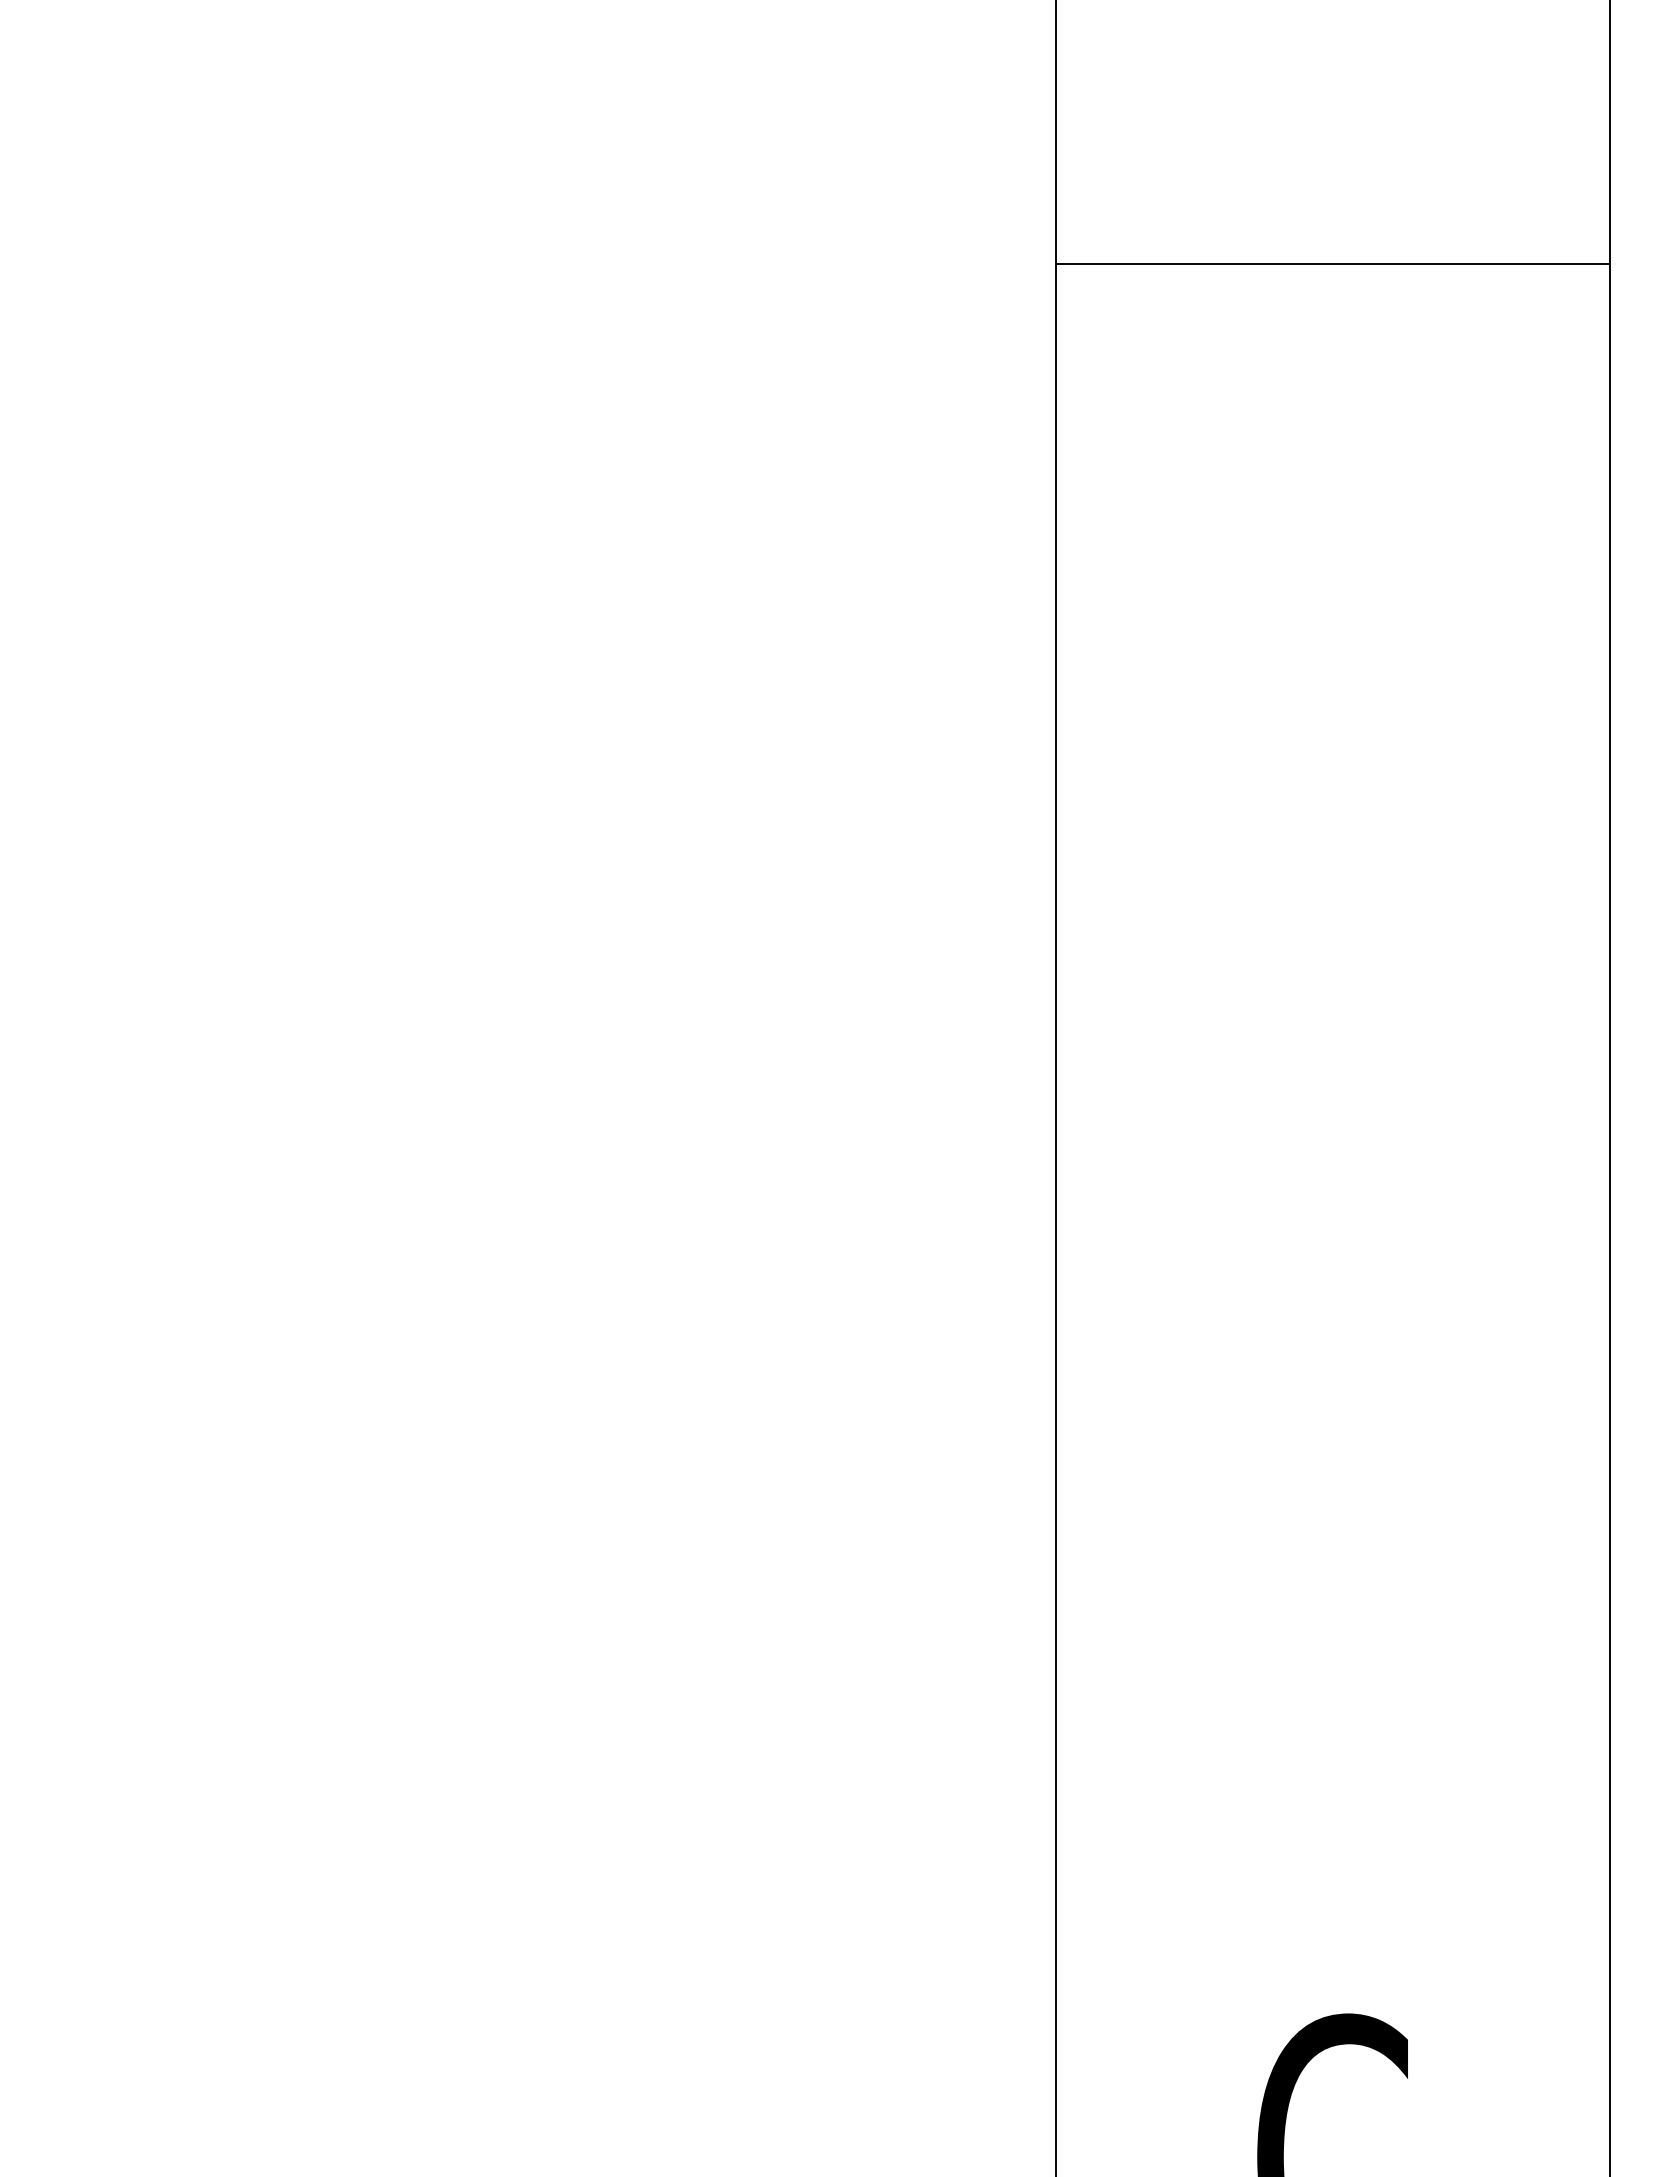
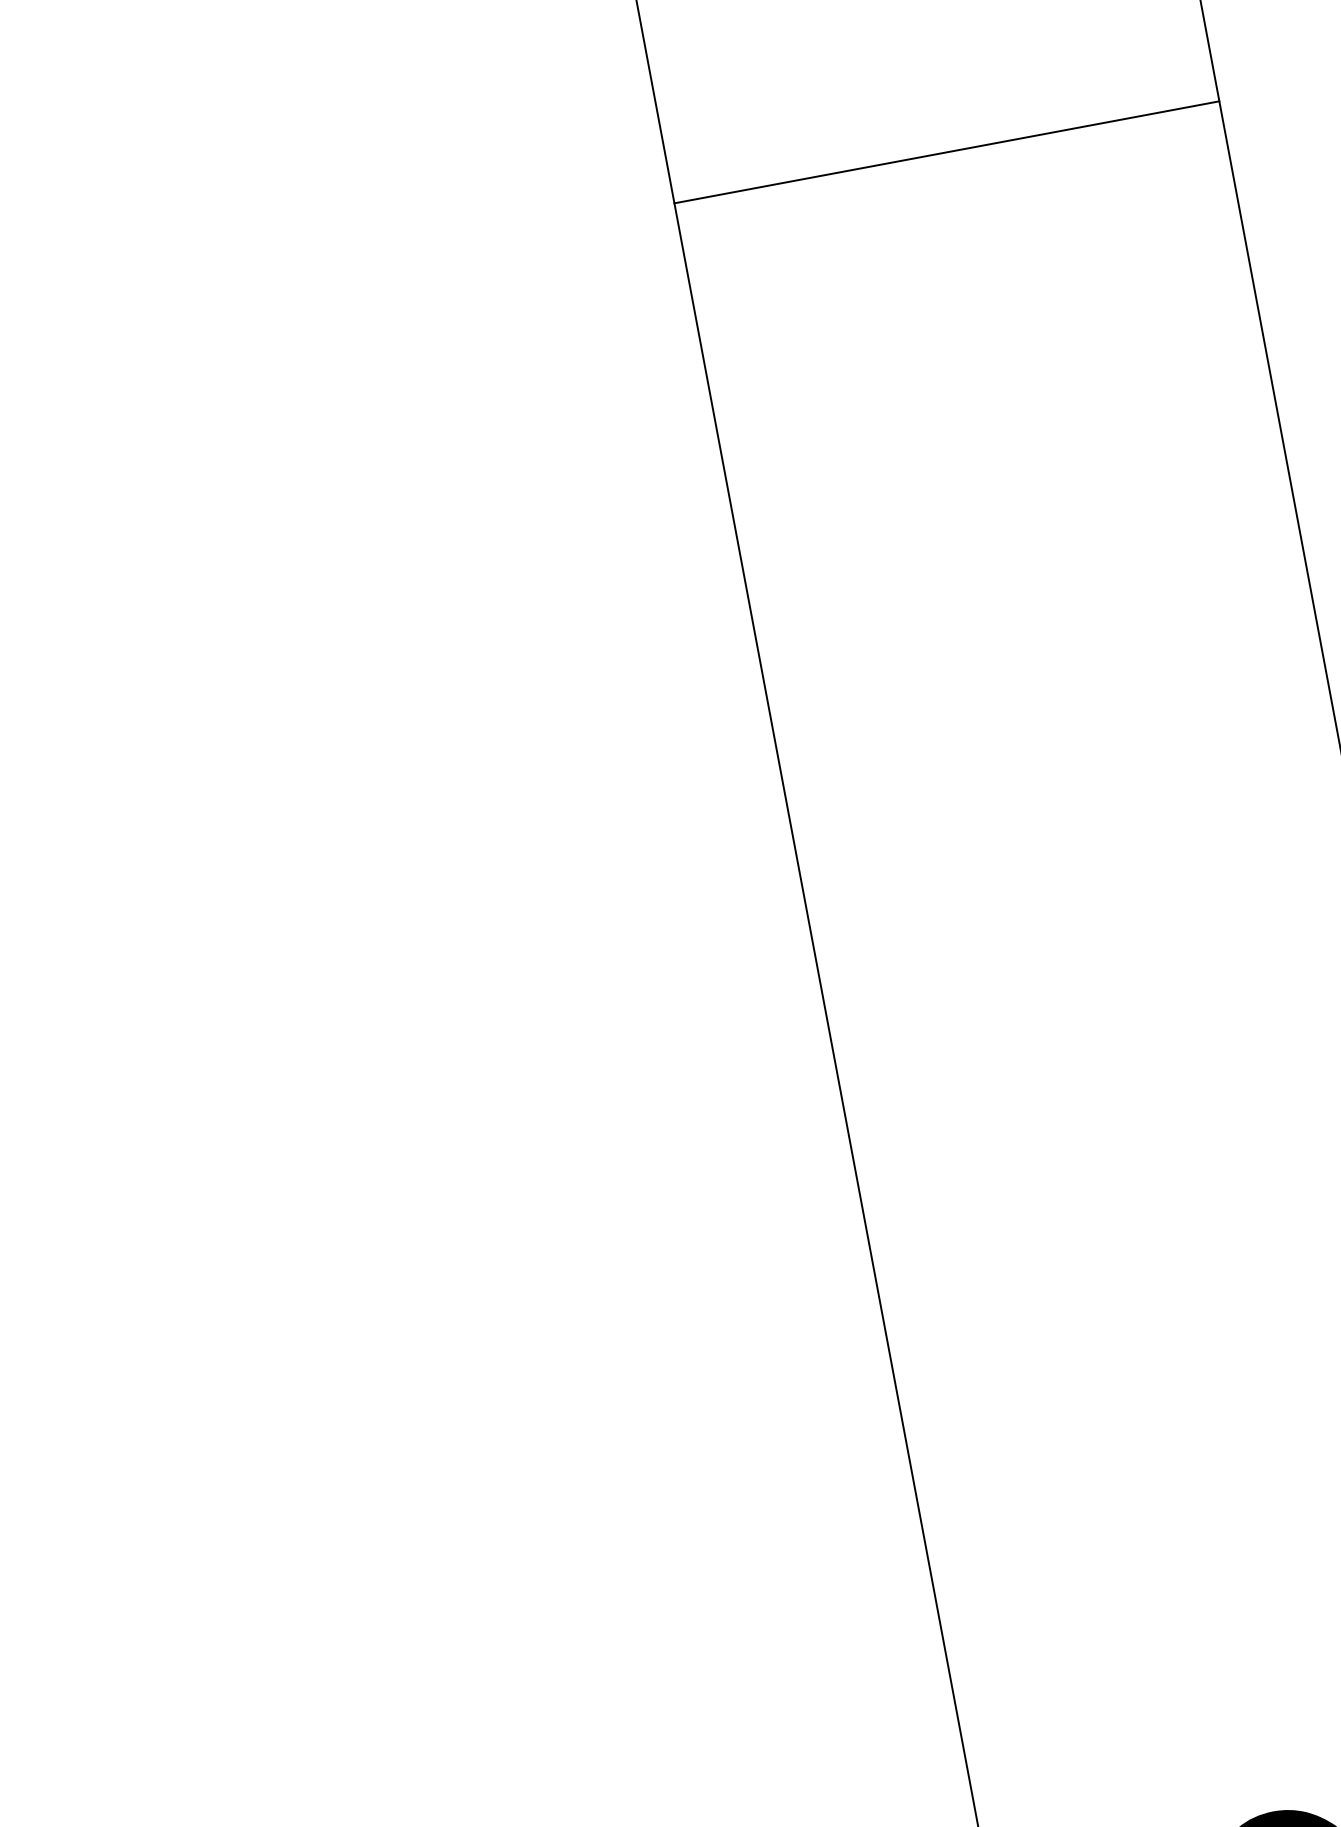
line: (1332, 263) -> (946, 152), moved

